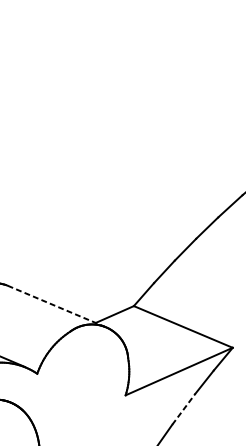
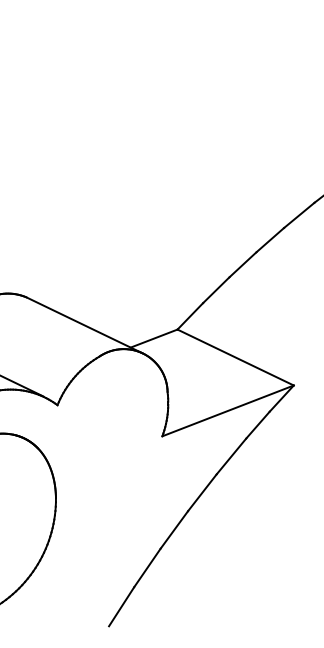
line: (56, 306) -> (84, 325), dashed -> solid
line: (183, 409) -> (231, 456), dashed -> solid

